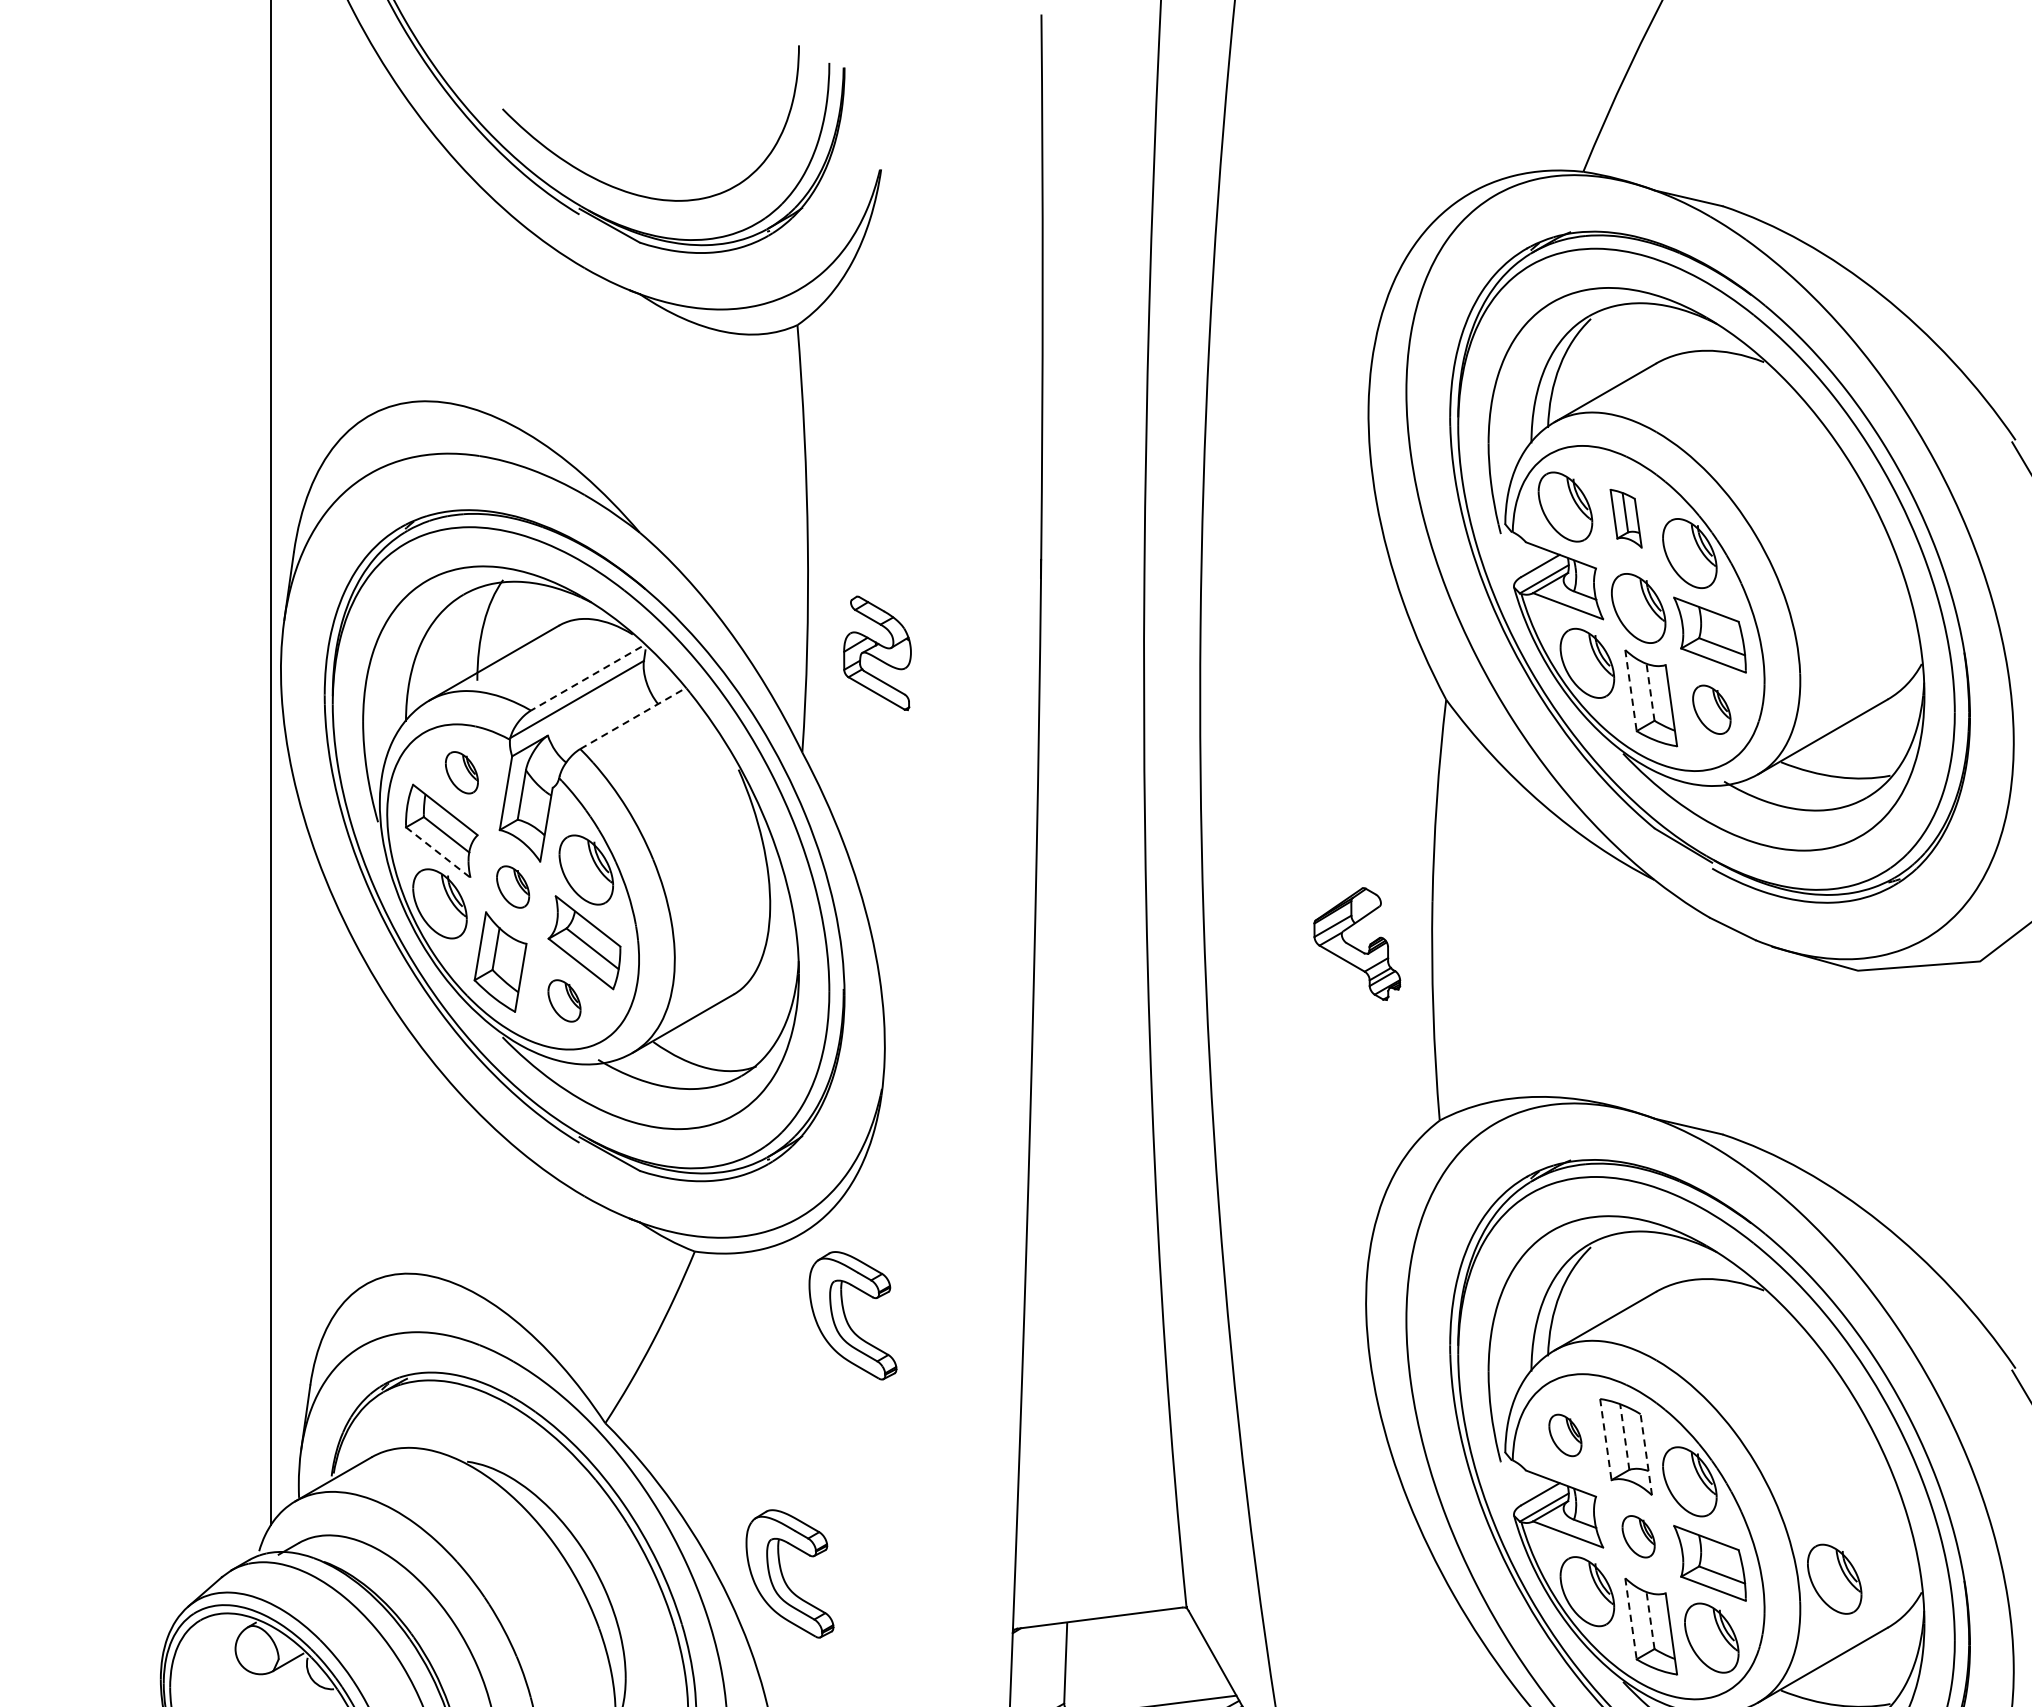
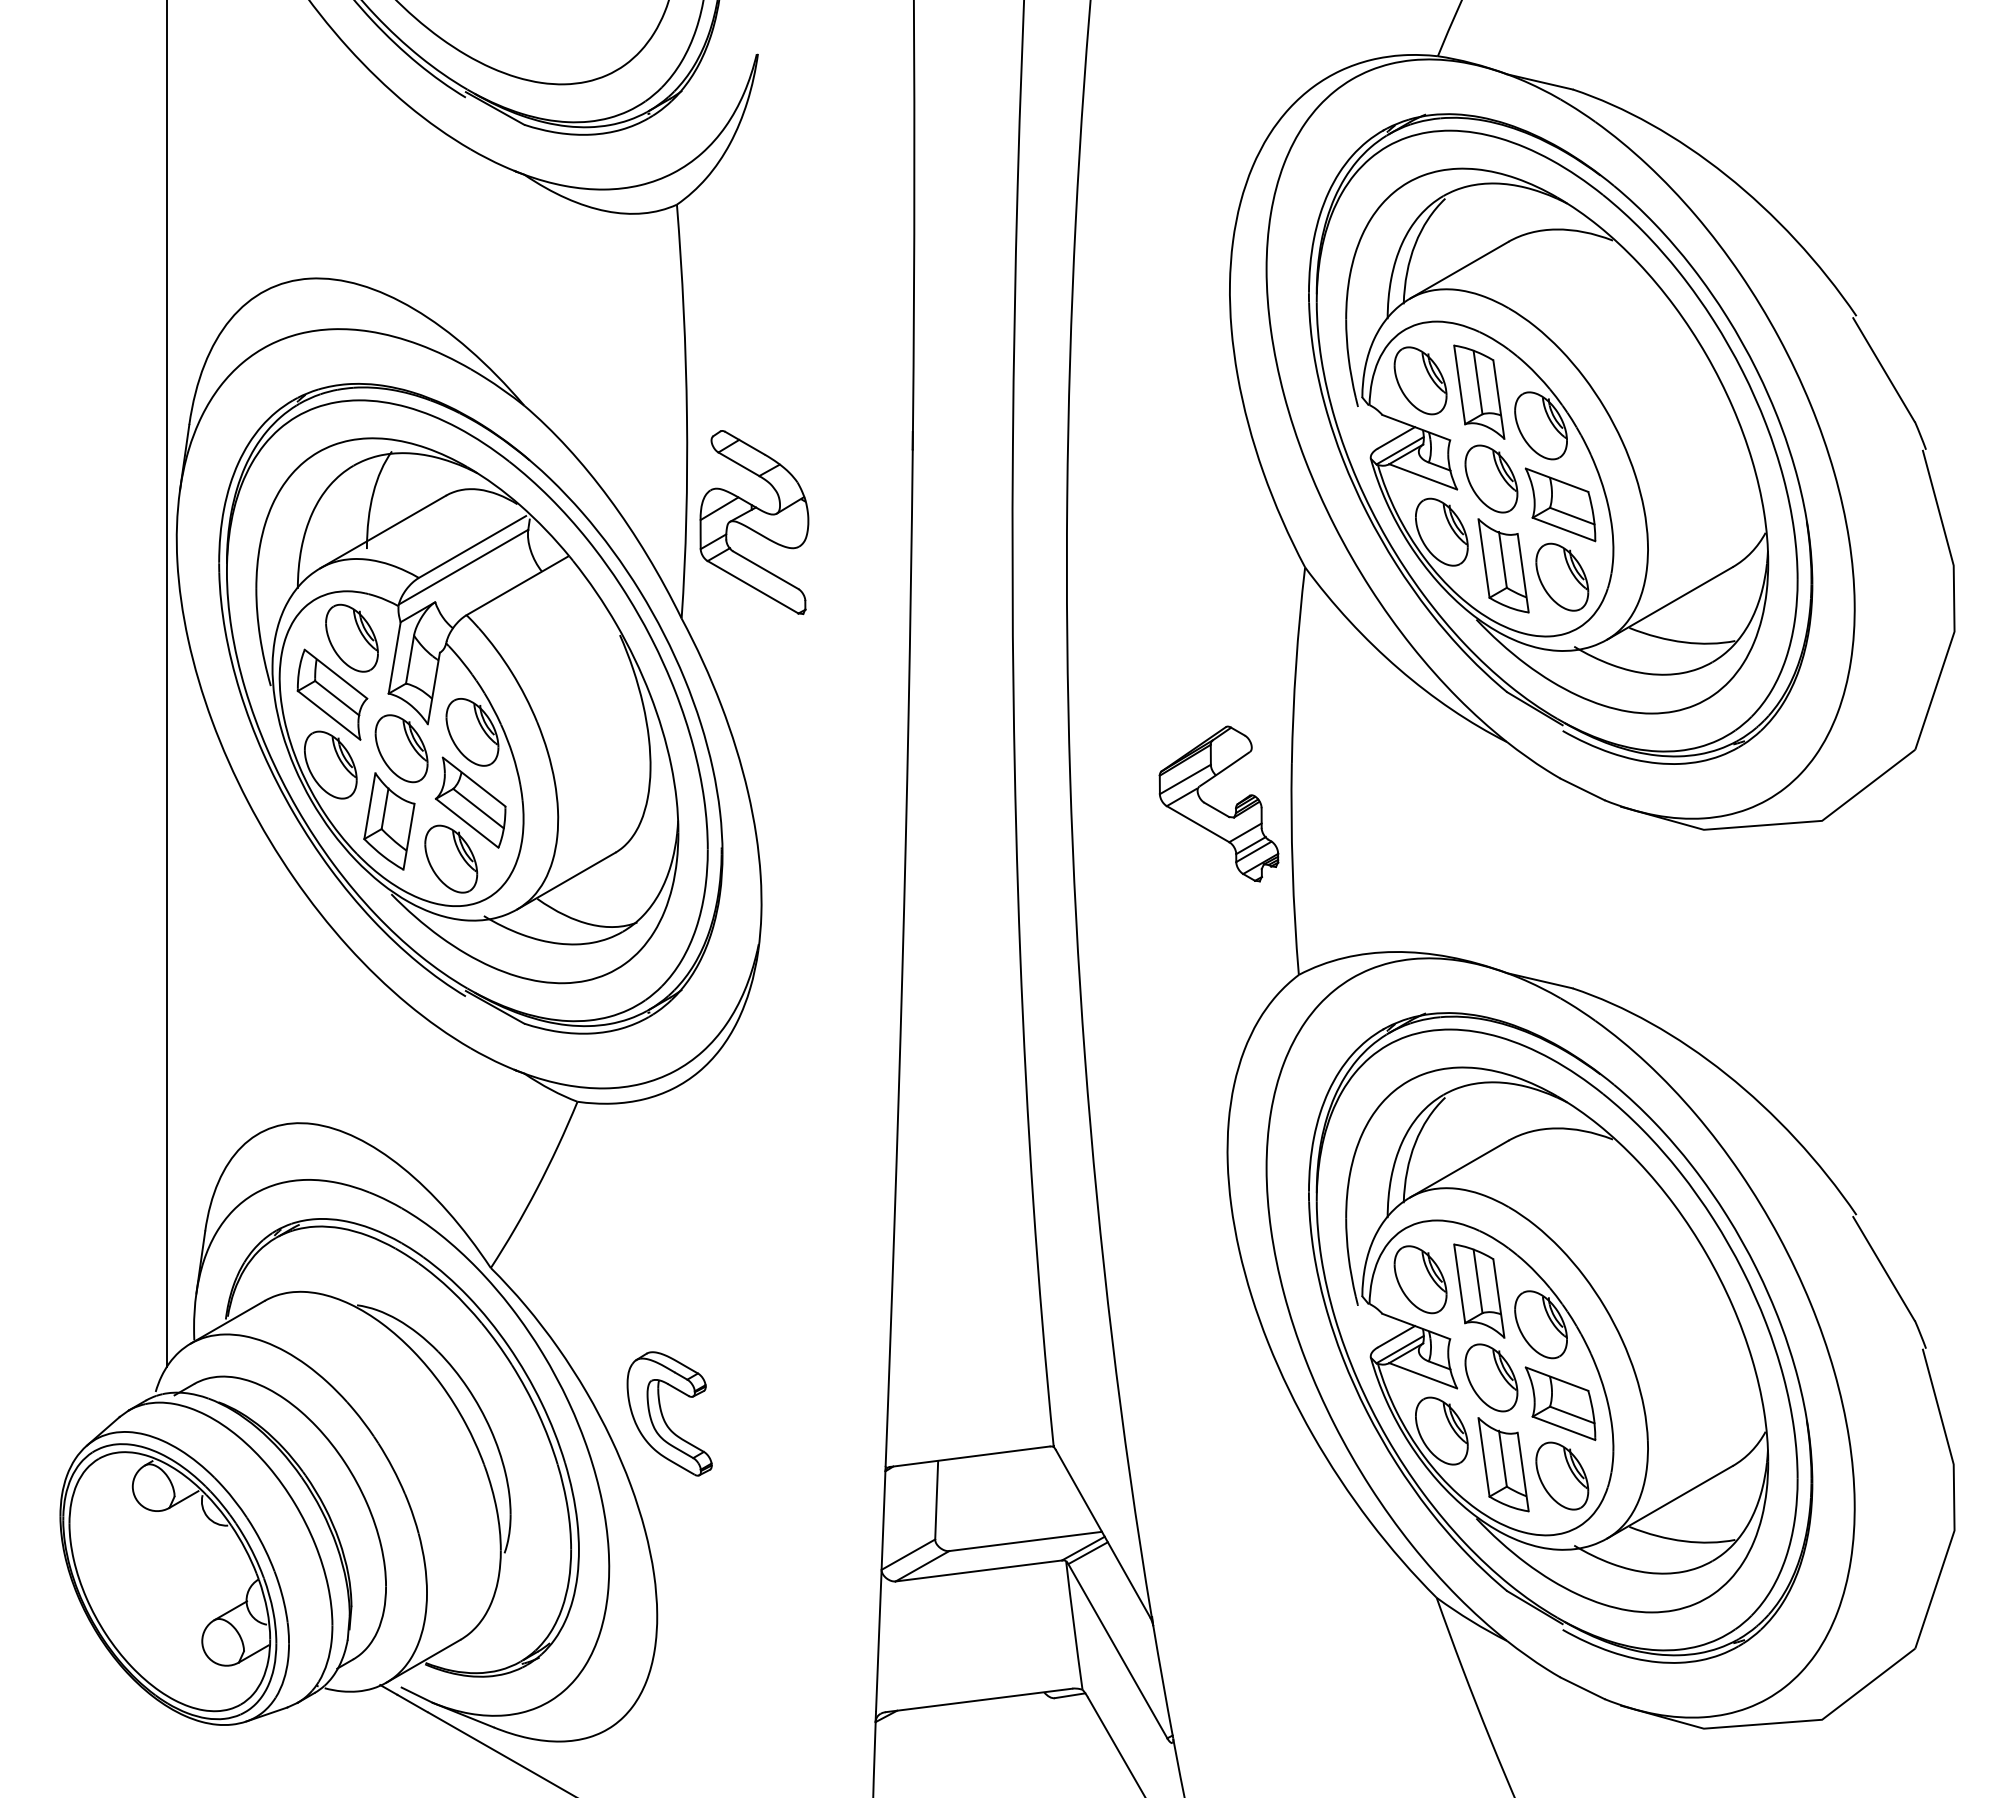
part: (1626, 518) -> (1479, 391), size x1.67
part: (877, 653) -> (754, 522), size x1.67
line: (586, 679) -> (472, 547), dashed -> solid
line: (1631, 690) -> (1484, 558), dashed -> solid
line: (1650, 691) -> (1502, 559), dashed -> solid
part: (1711, 709) -> (1562, 576), size x1.43
line: (632, 718) -> (517, 585), dashed -> solid
part: (461, 772) -> (351, 637), size x1.67
line: (438, 852) -> (329, 715), dashed -> solid
part: (513, 886) -> (401, 748), size x1.67
part: (1356, 943) -> (1218, 803), size x1.43
part: (564, 1000) -> (451, 858), size x1.67
part: (846, 1317) -> (724, 1165), removed
part: (1565, 1435) -> (1420, 1279), size x1.67
line: (1625, 1437) -> (1478, 1281), dashed -> solid
line: (1605, 1439) -> (1459, 1283), dashed -> solid
line: (1645, 1454) -> (1498, 1298), dashed -> solid
part: (1638, 1536) -> (1491, 1377), size x1.67
part: (1834, 1578) -> (1681, 1418), removed
line: (1631, 1618) -> (1484, 1457), dashed -> solid
line: (1650, 1619) -> (1502, 1458), dashed -> solid

